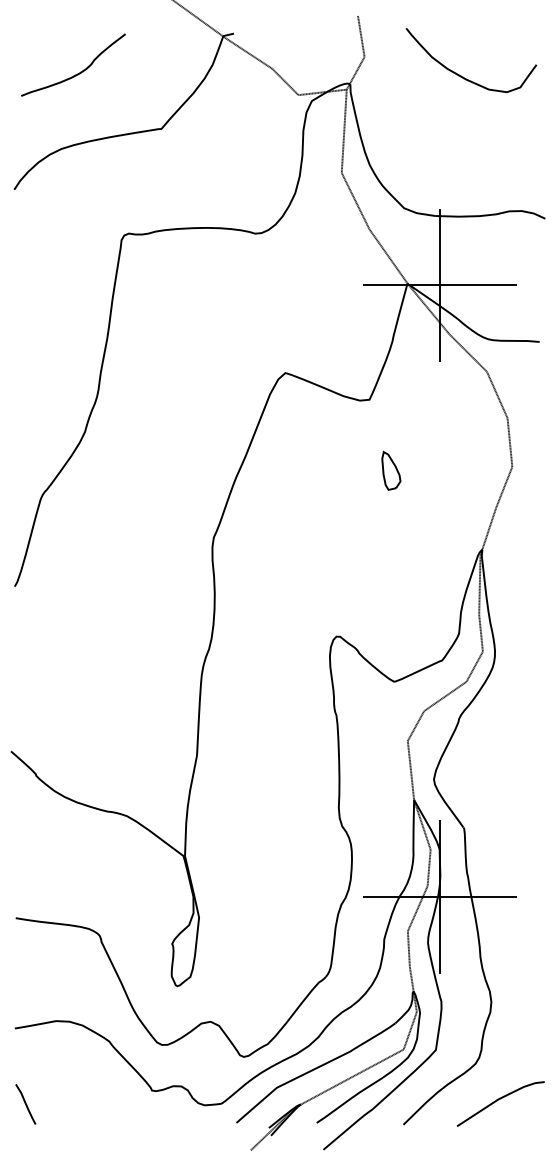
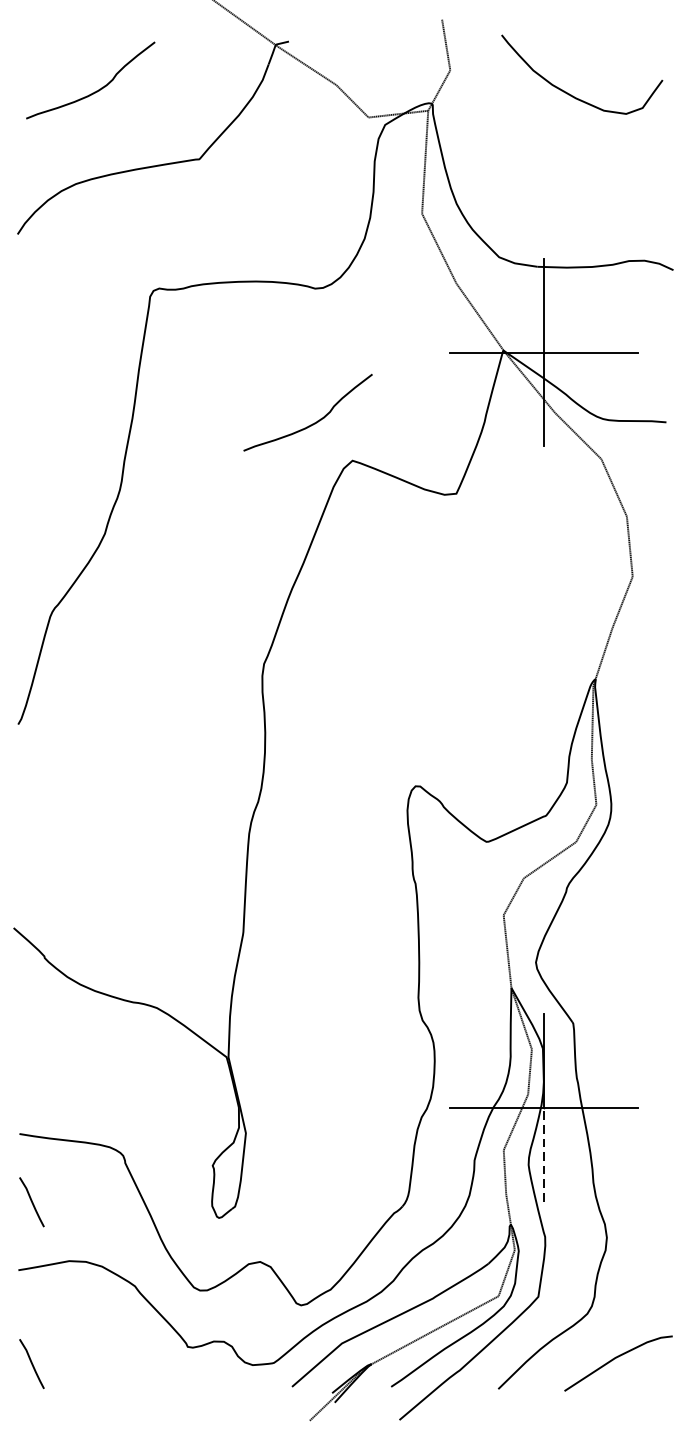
curve: (253, 342) -> (313, 423), added
part: (391, 470) -> (483, 581), removed
line: (440, 934) -> (544, 1154), solid -> dashed
line: (25, 973) -> (31, 1202), added

